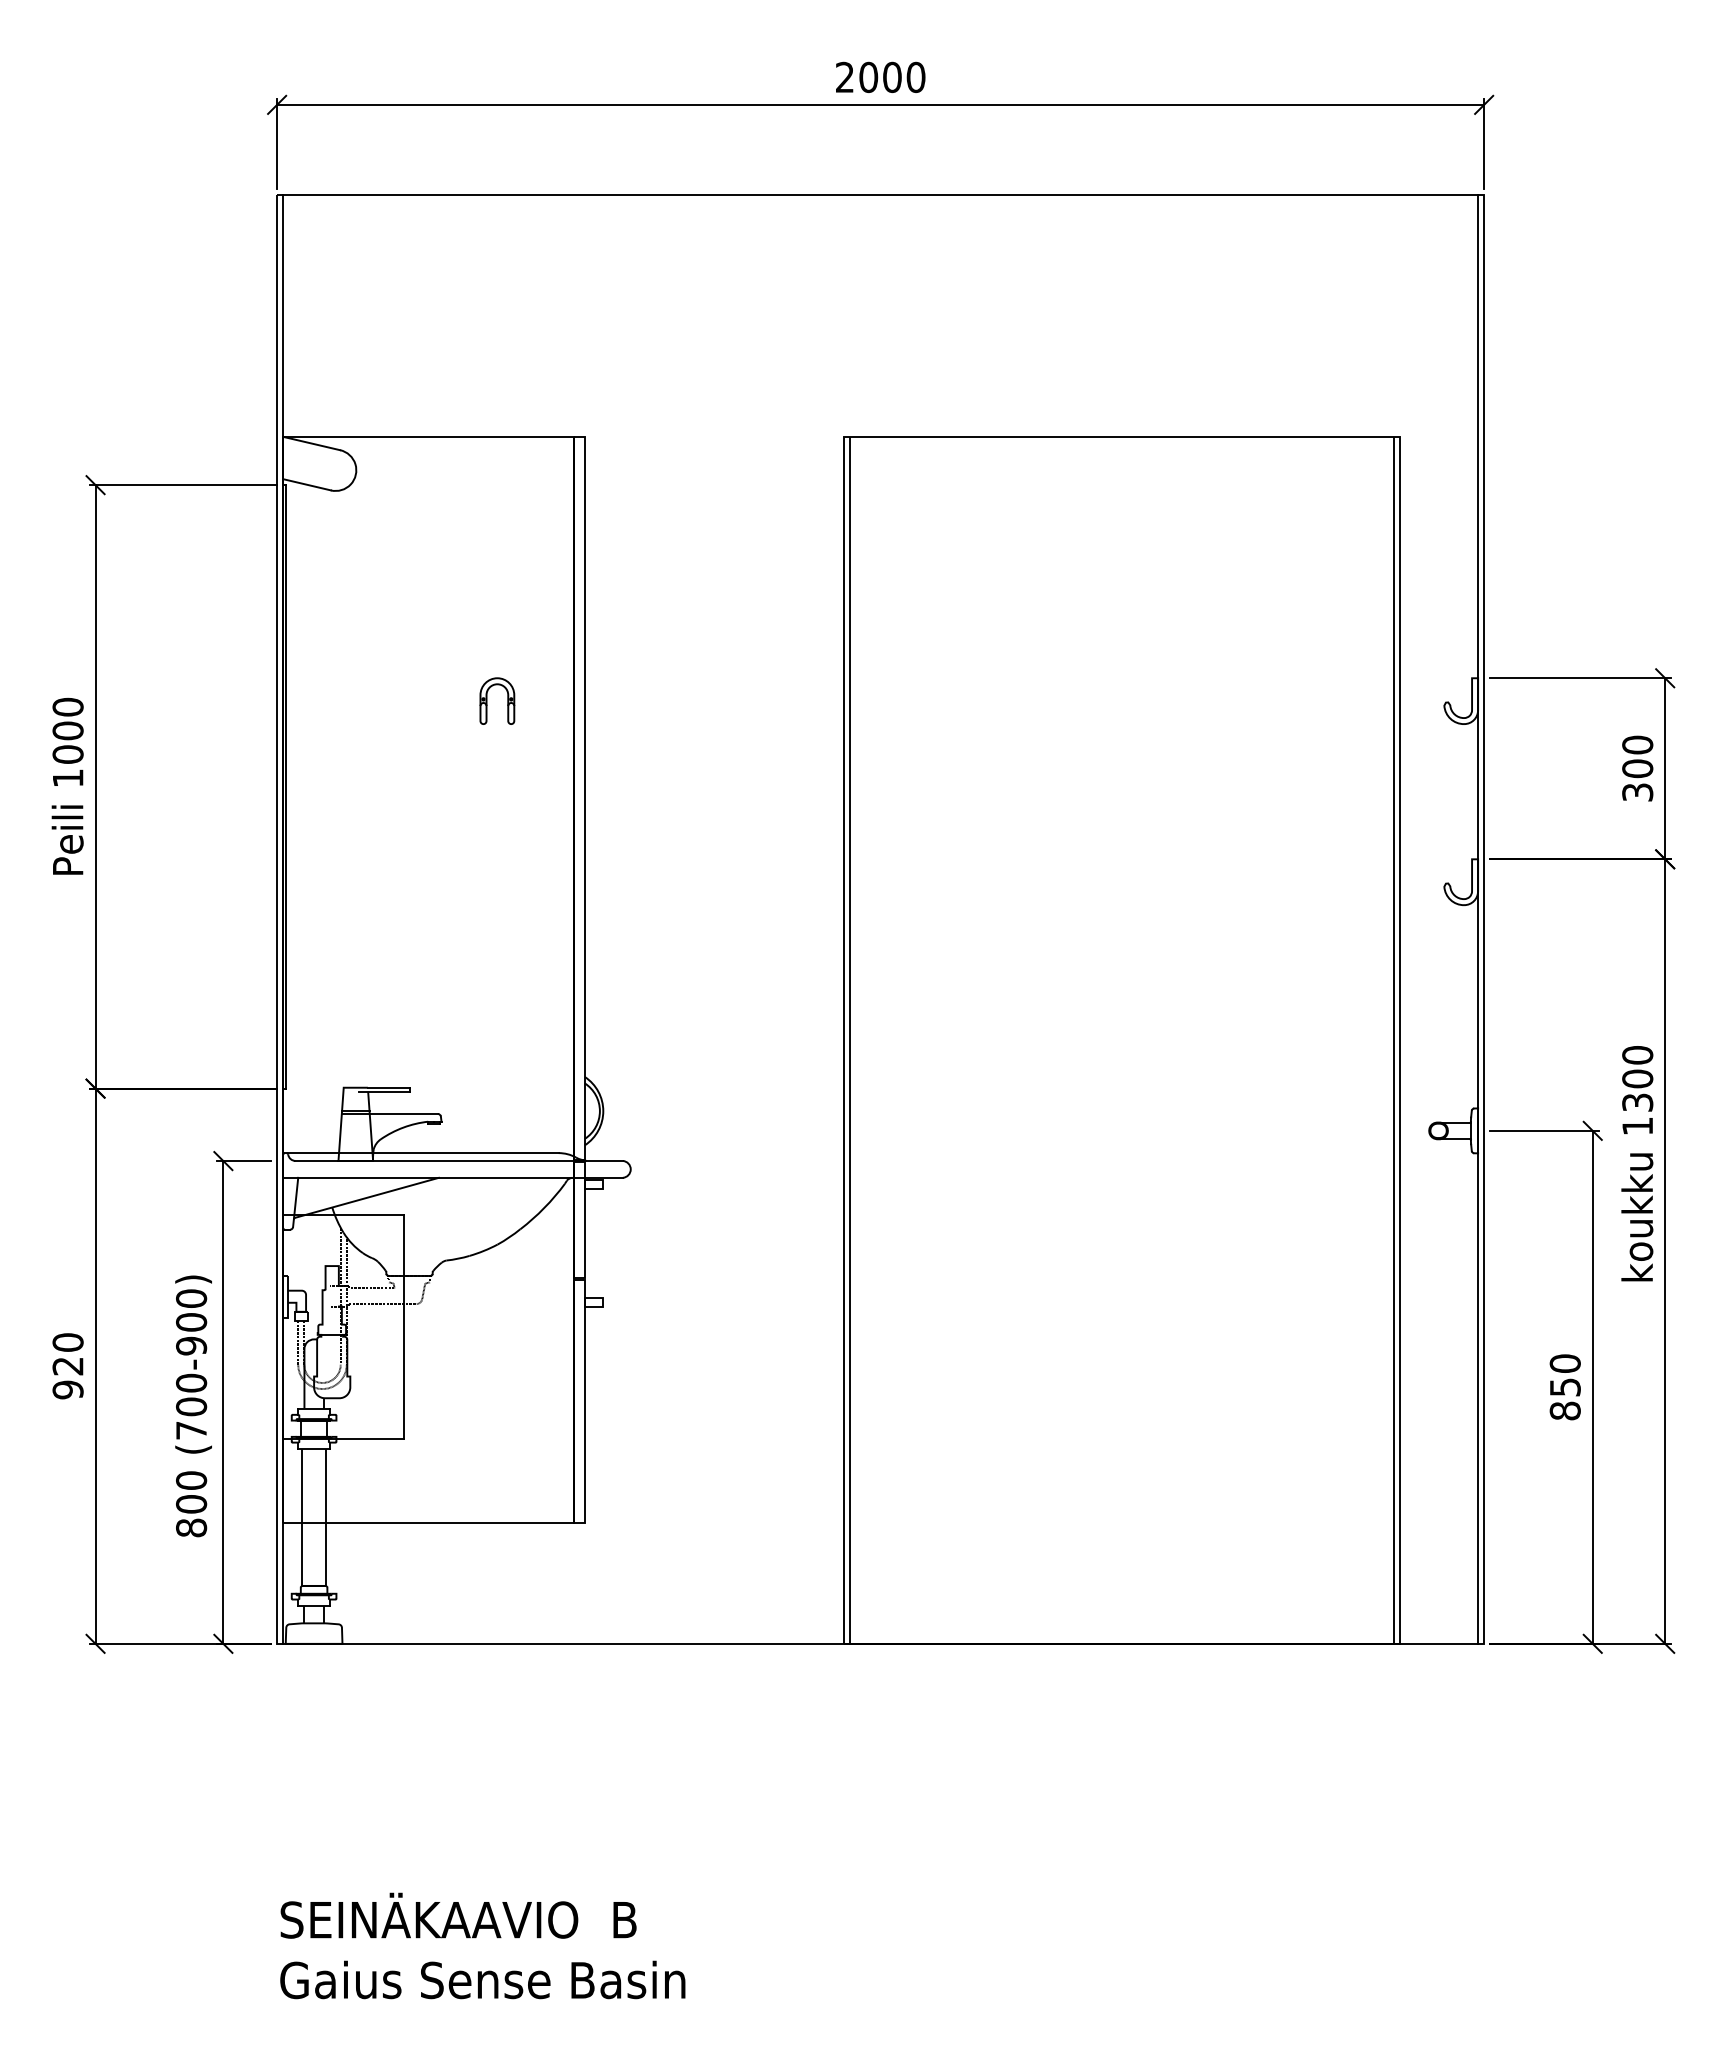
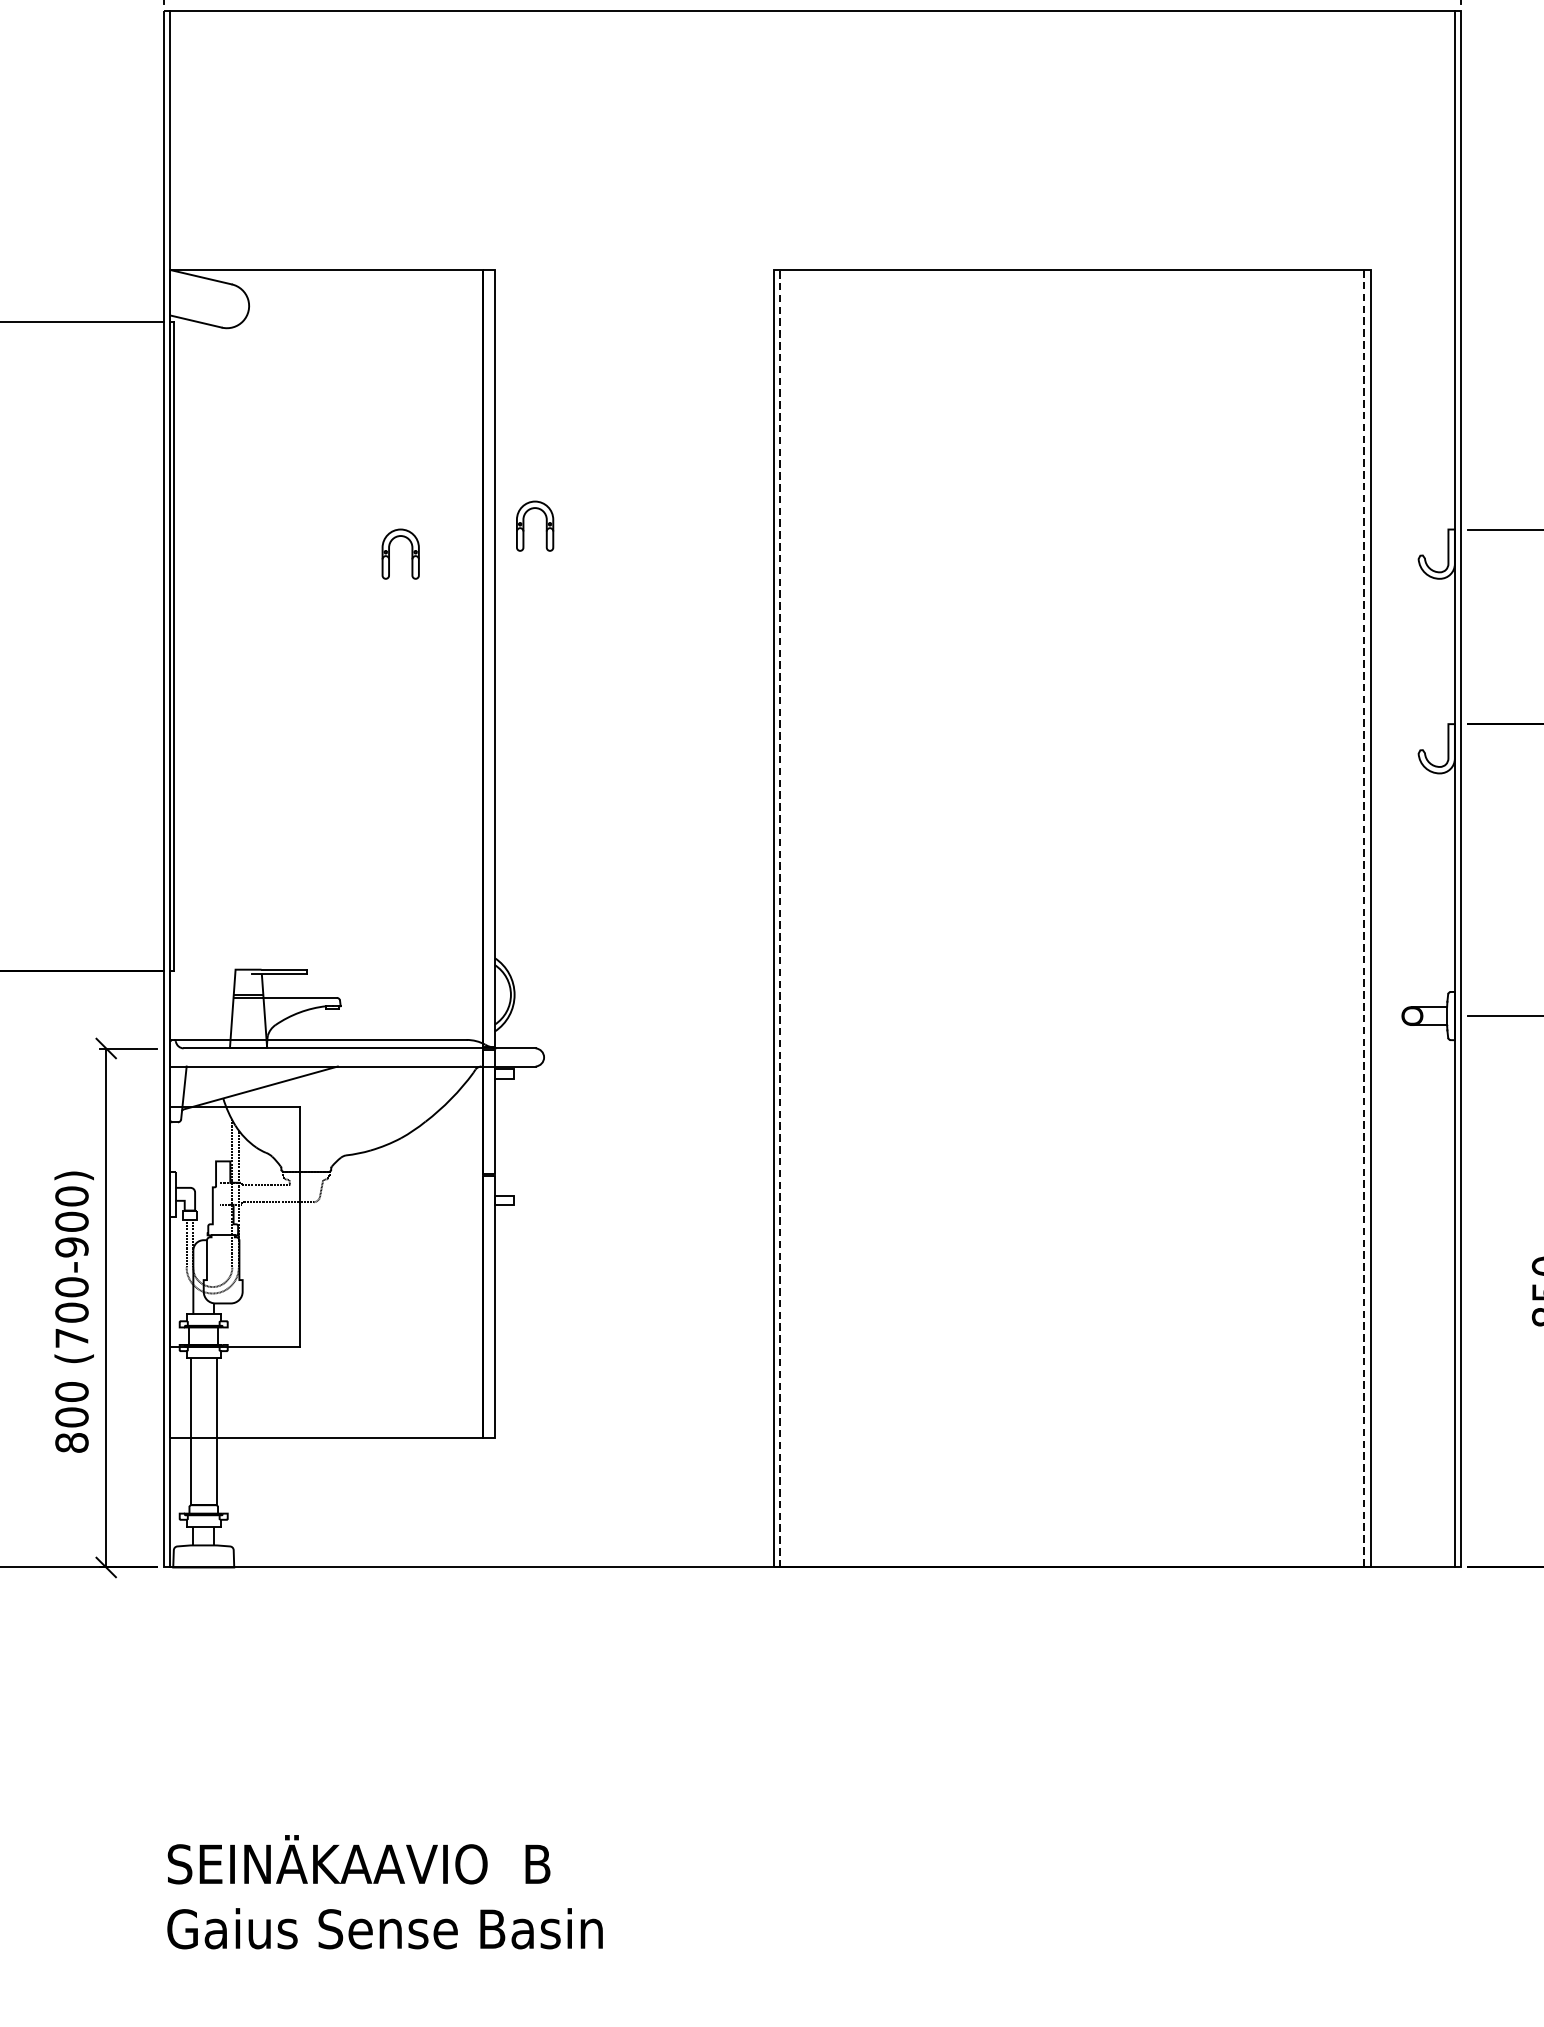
part: (612, 674) -> (524, 525), added
line: (850, 1040) -> (780, 918), solid -> dashed
line: (1393, 1040) -> (1363, 918), solid -> dashed

